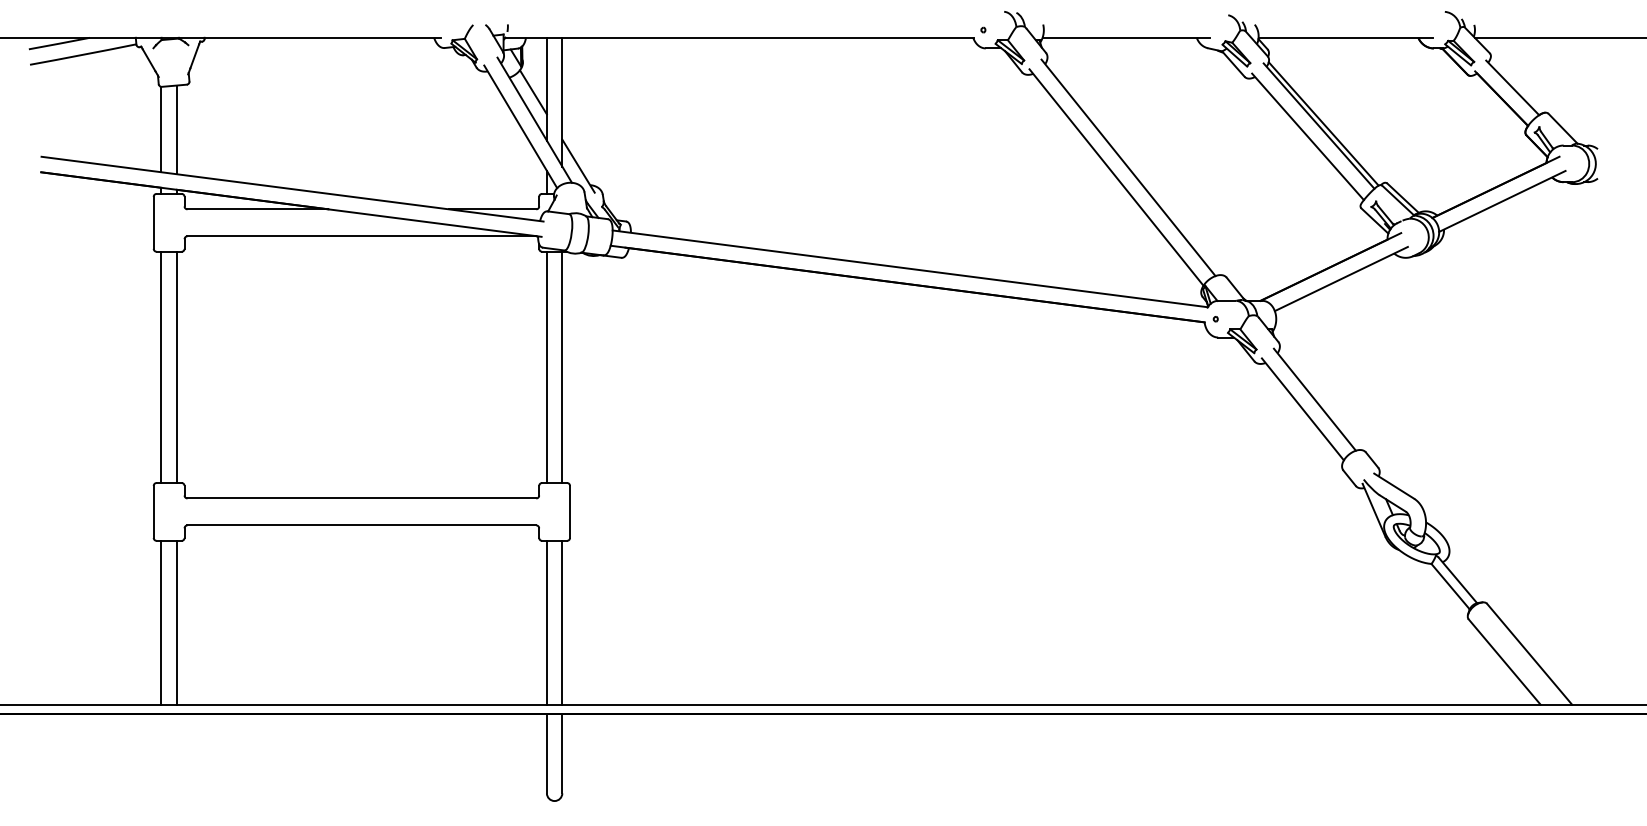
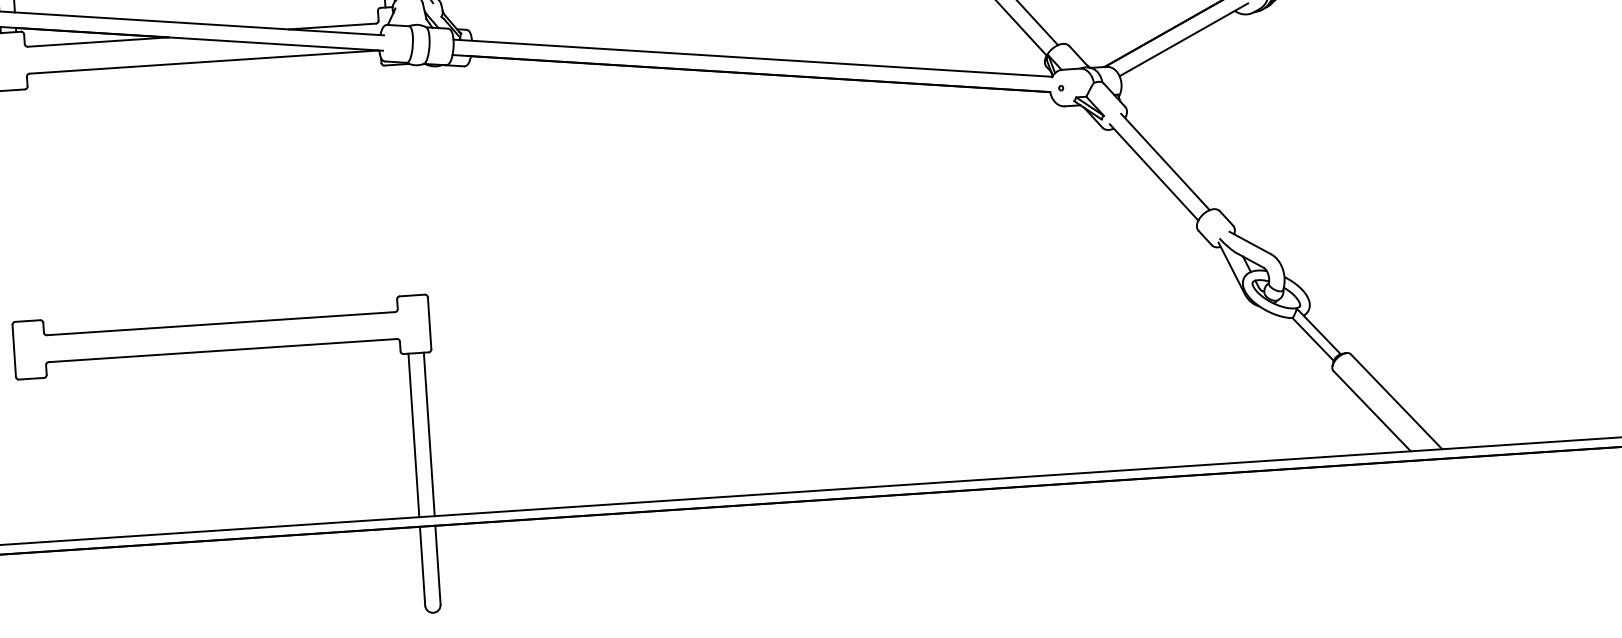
line: (161, 367) -> (12, 206), removed
line: (176, 367) -> (27, 205), removed
line: (546, 367) -> (396, 180), removed
line: (562, 367) -> (412, 179), removed
line: (161, 622) -> (29, 460), removed
line: (176, 622) -> (44, 459), removed

